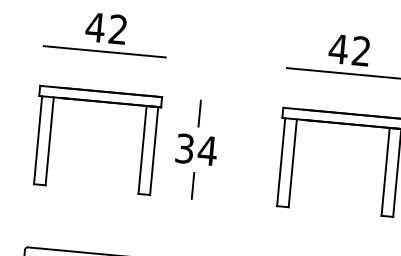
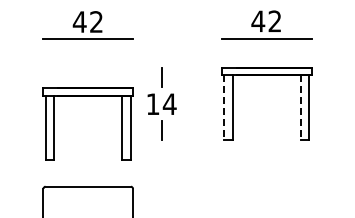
part: (99, 102) -> (87, 96), moved
text: (184, 148) -> (152, 104), 34 -> 14
line: (281, 163) -> (224, 108), solid -> dashed
line: (385, 173) -> (300, 108), solid -> dashed

